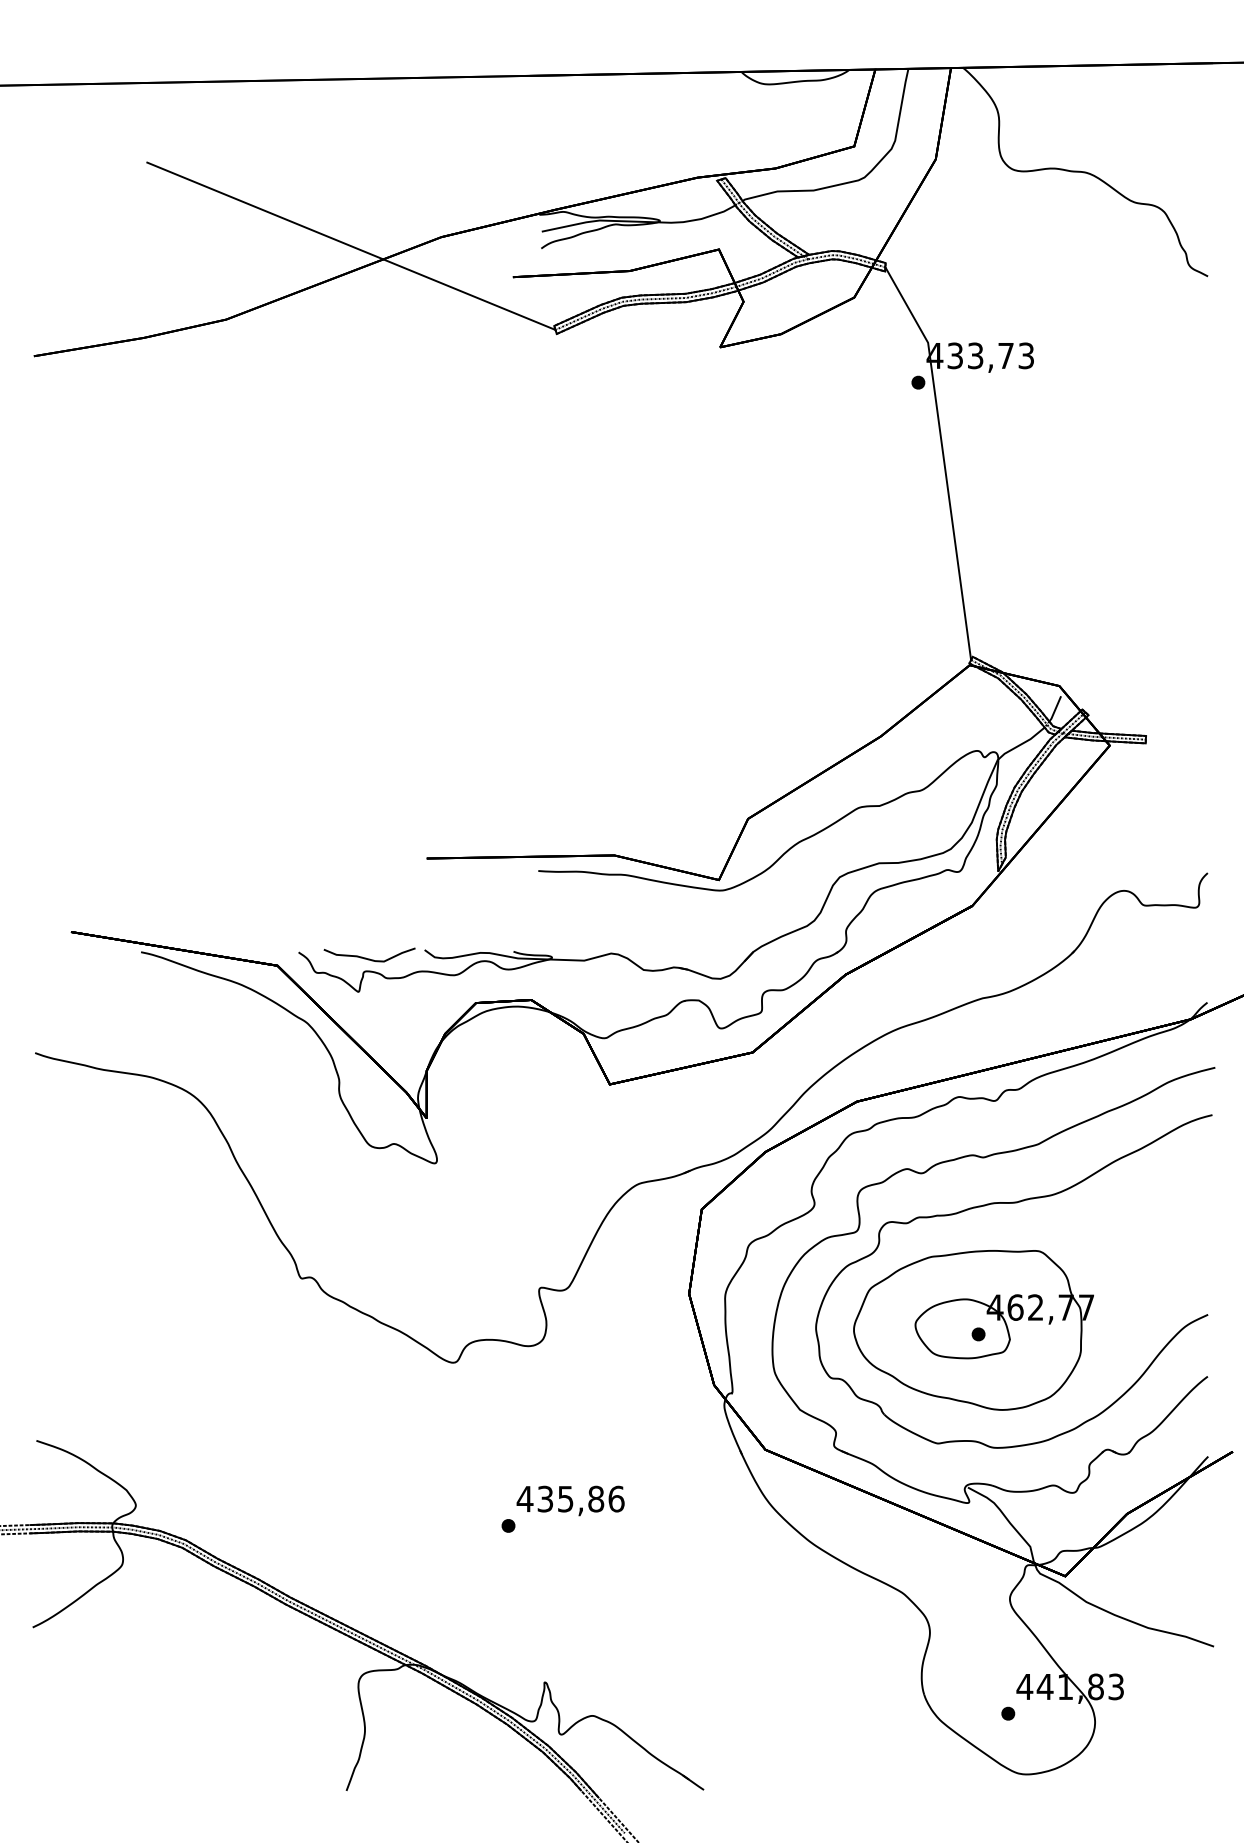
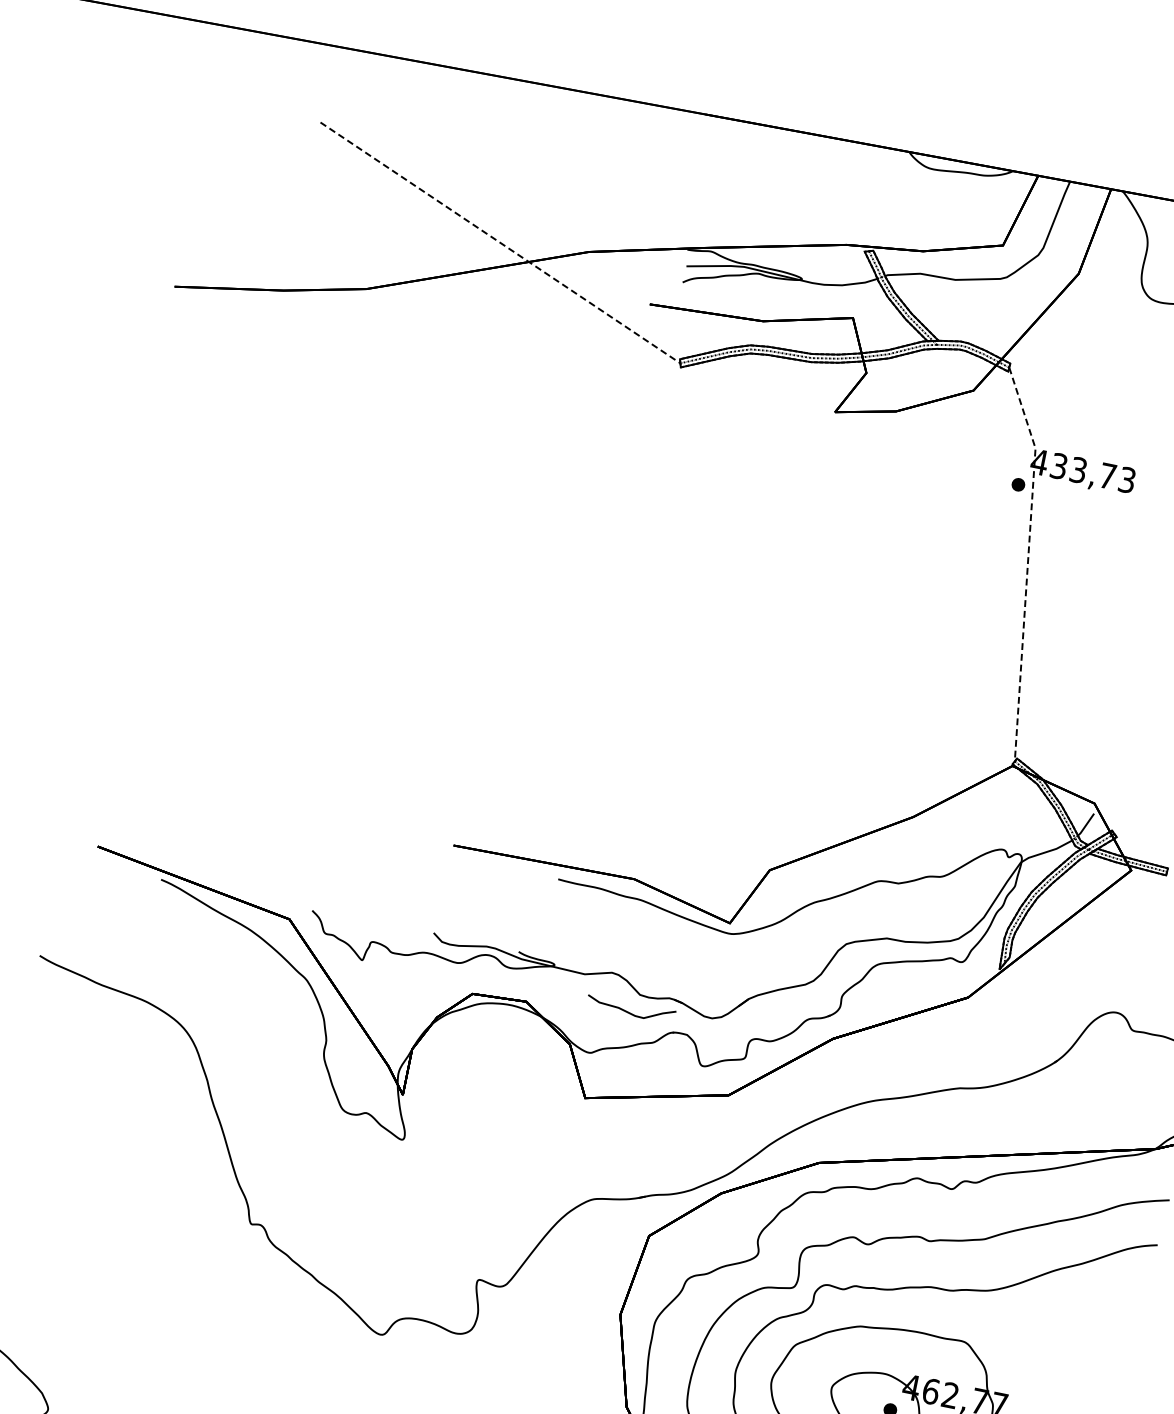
line: (351, 246) -> (500, 243), solid -> dashed
line: (943, 458) -> (1027, 562), solid -> dashed
curve: (369, 958) -> (630, 1012), moved

